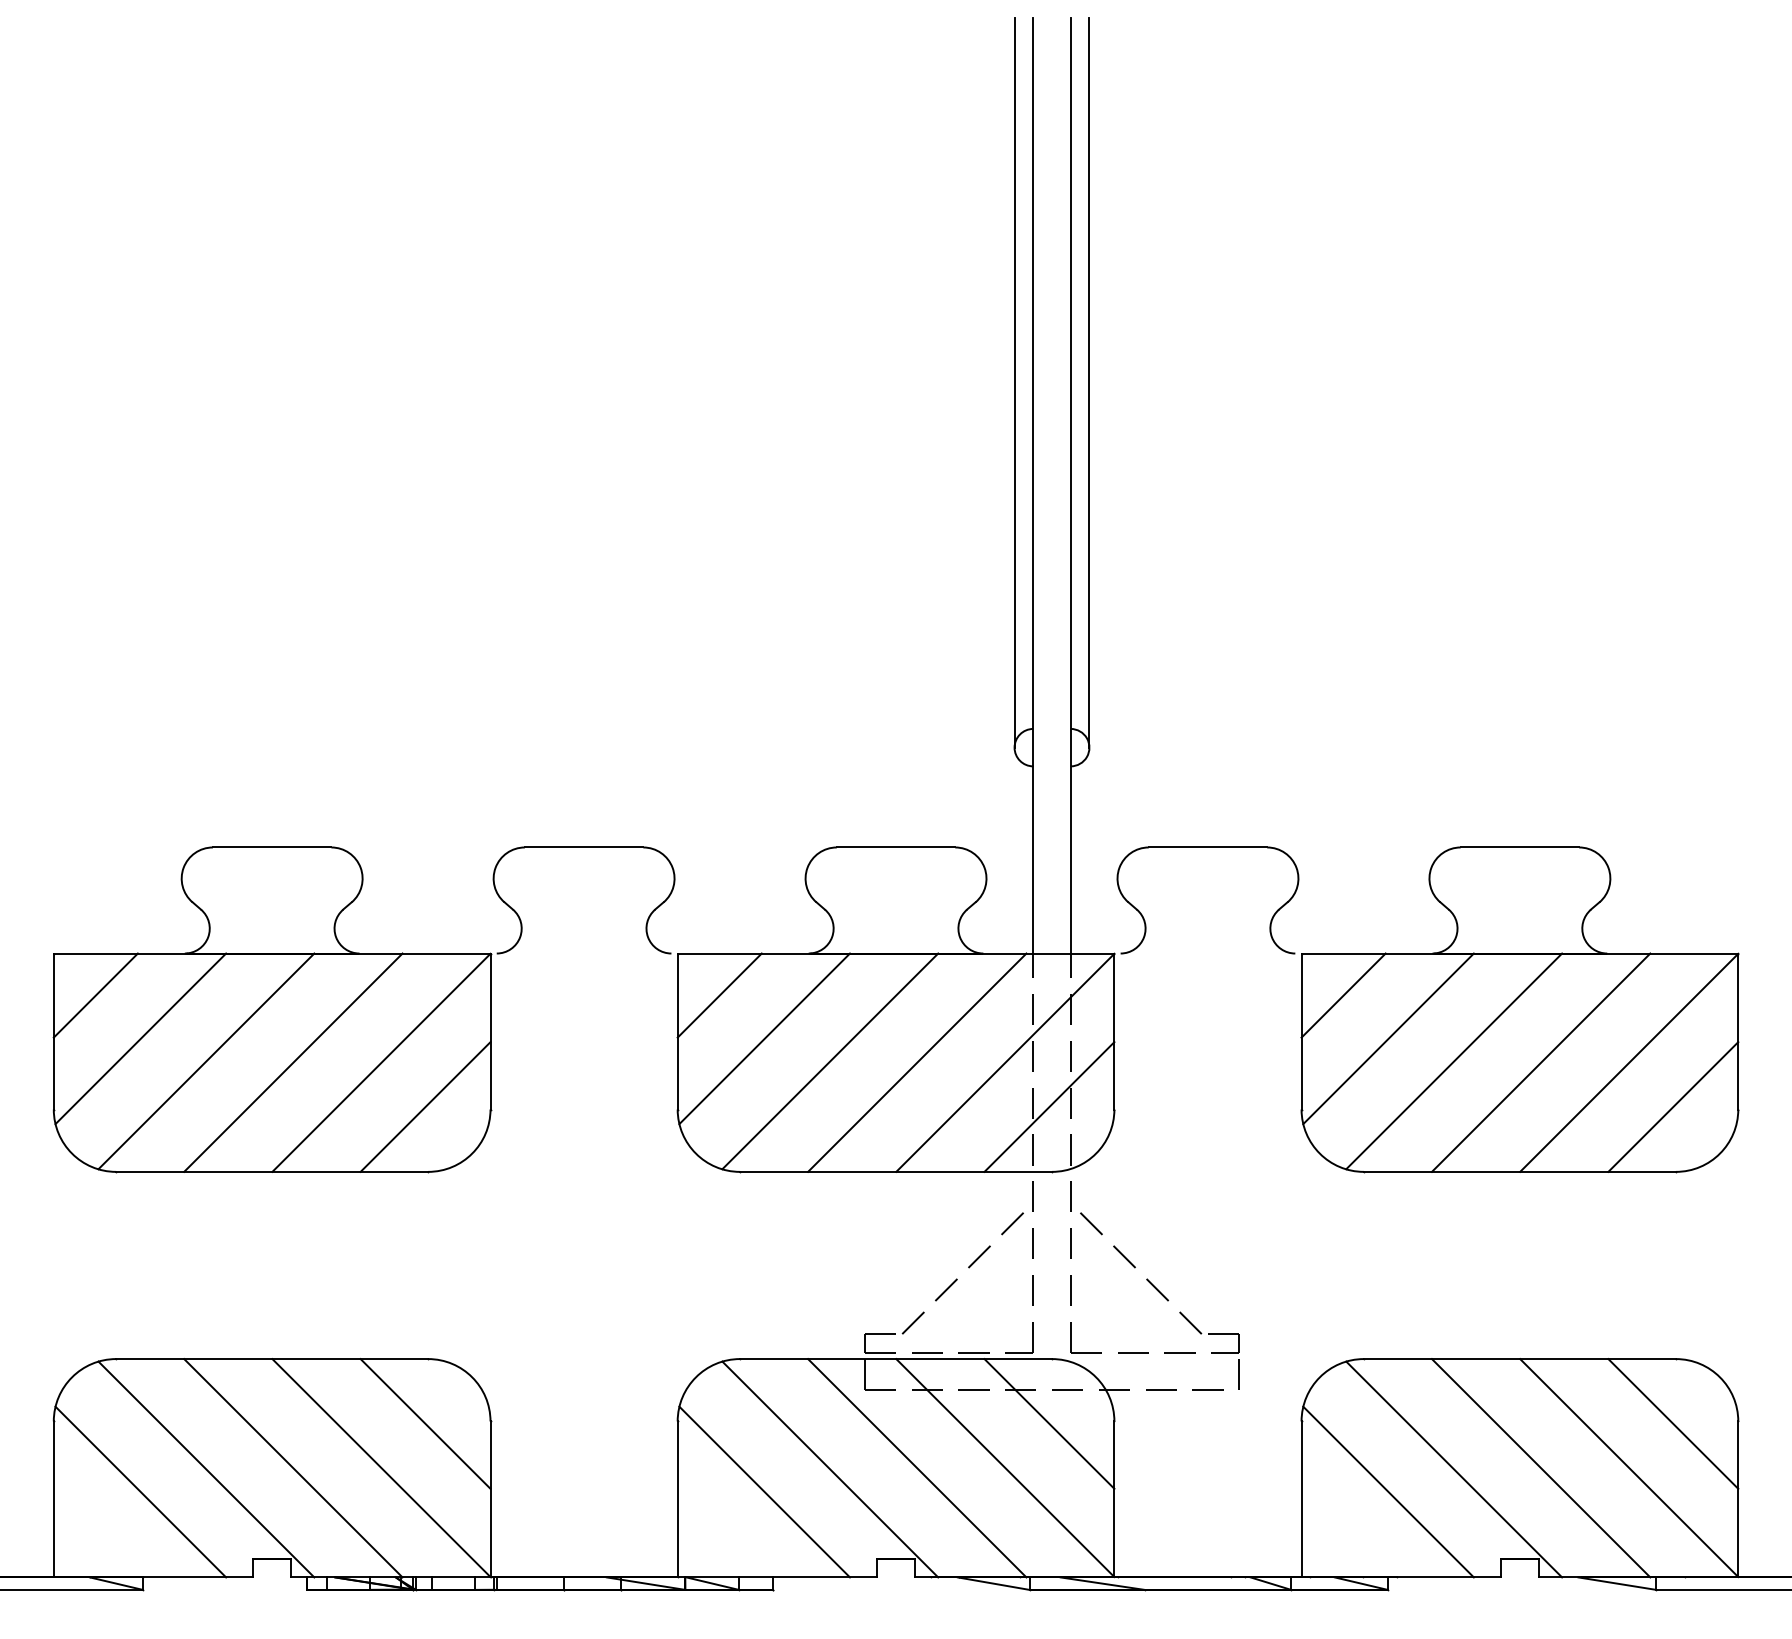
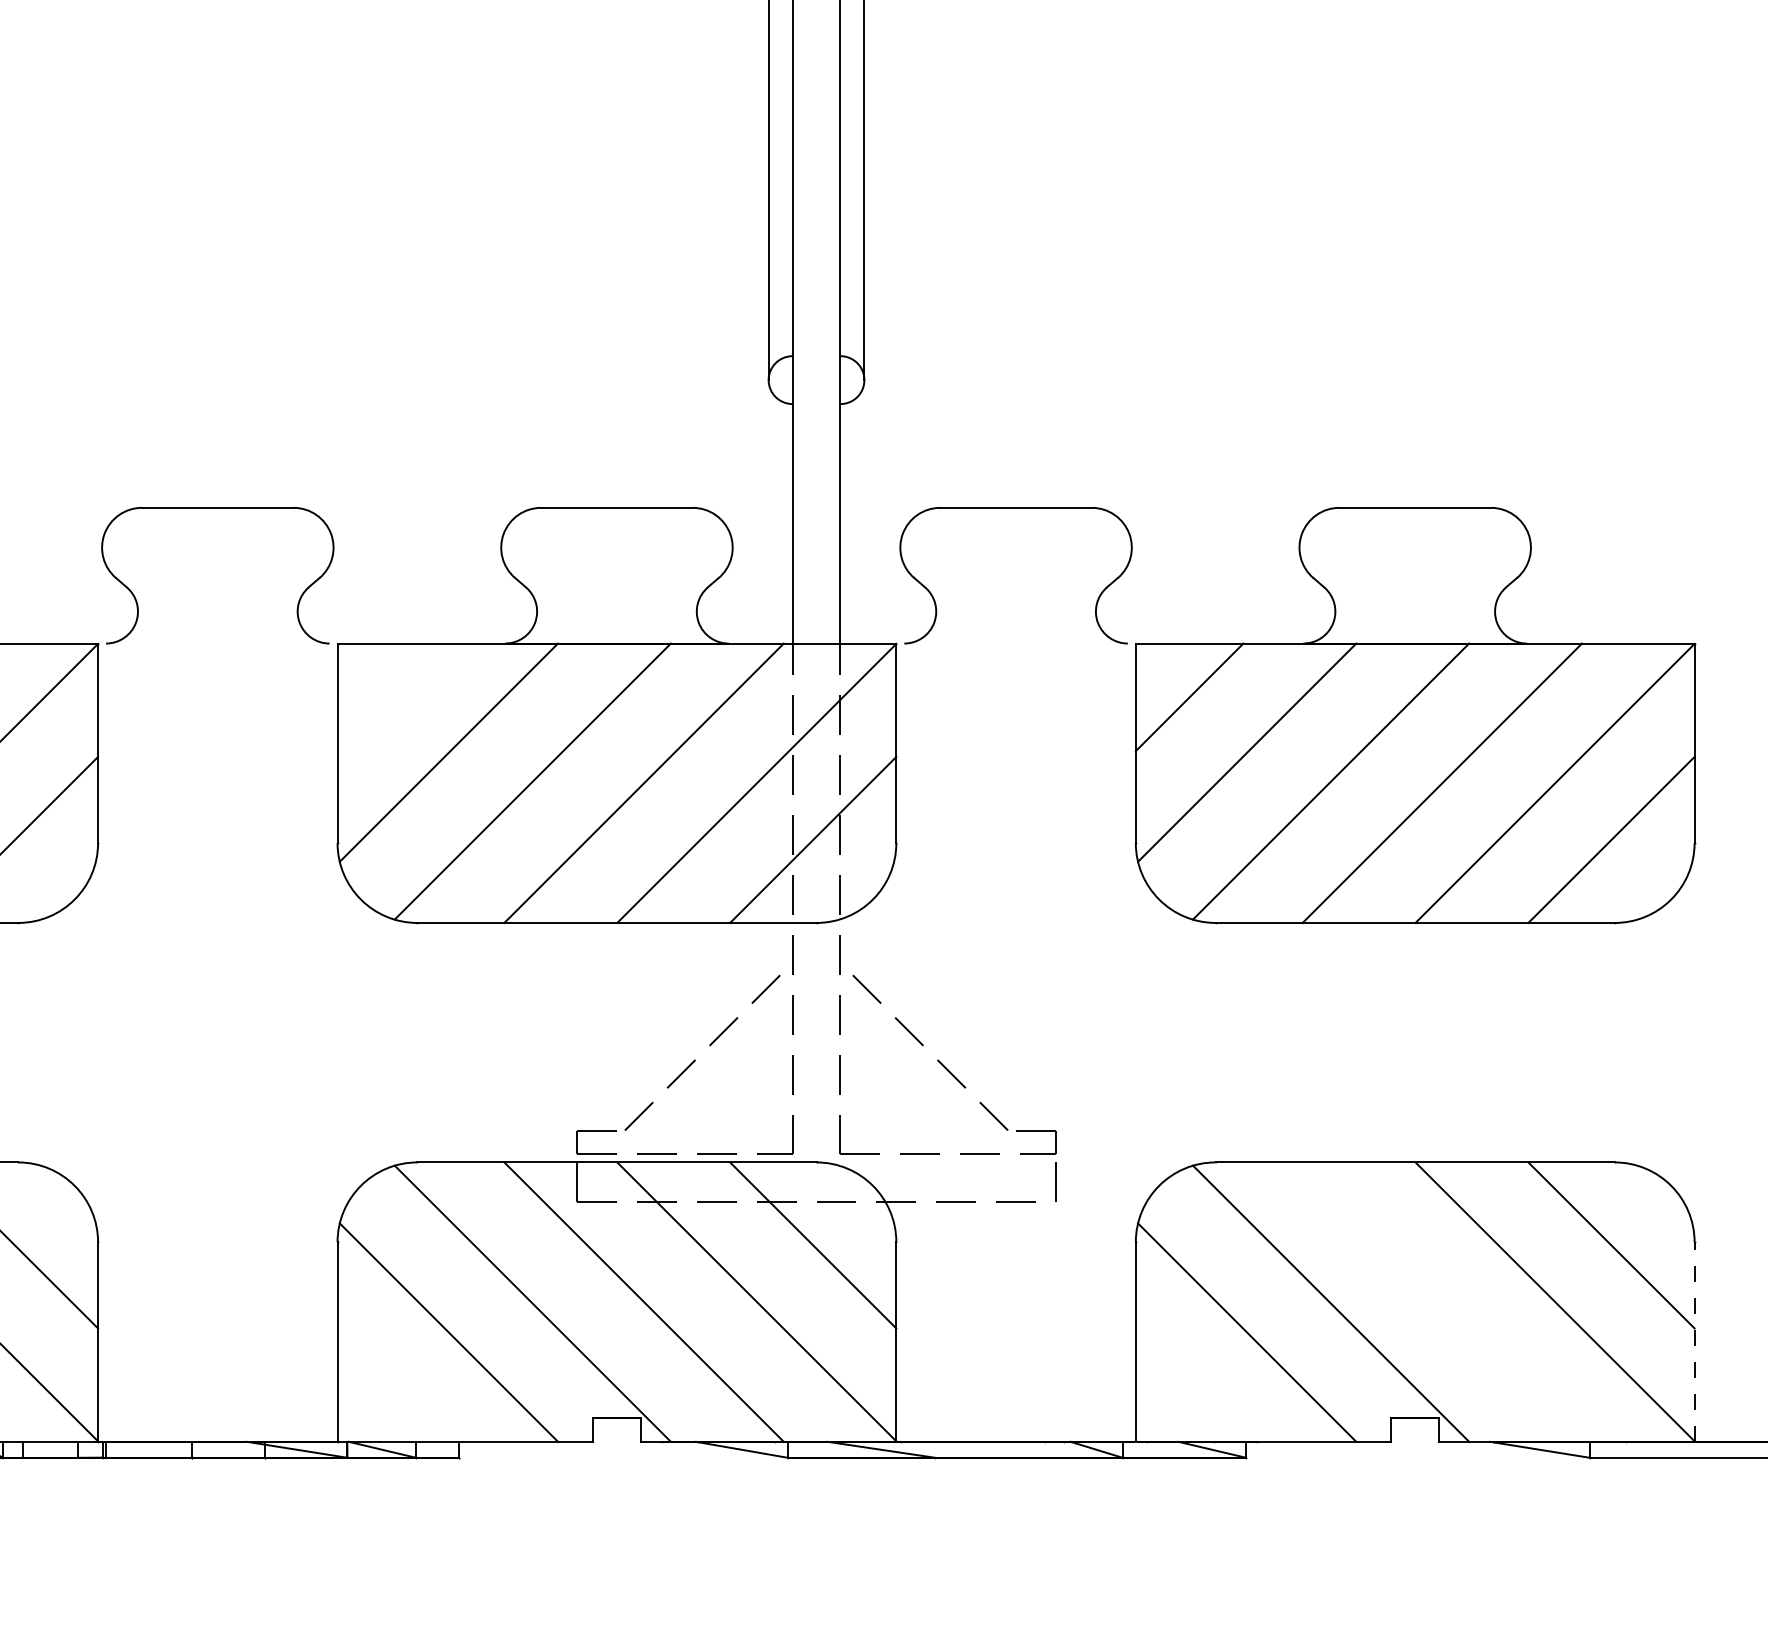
line: (719, 995) -> (391, 697), removed
line: (1540, 1468) -> (1441, 1302), removed
line: (1738, 1499) -> (1694, 1342), solid -> dashed

